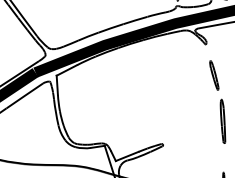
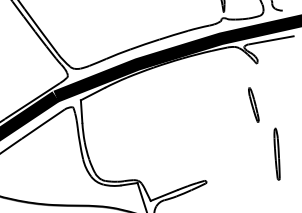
part: (214, 75) -> (253, 104), moved

